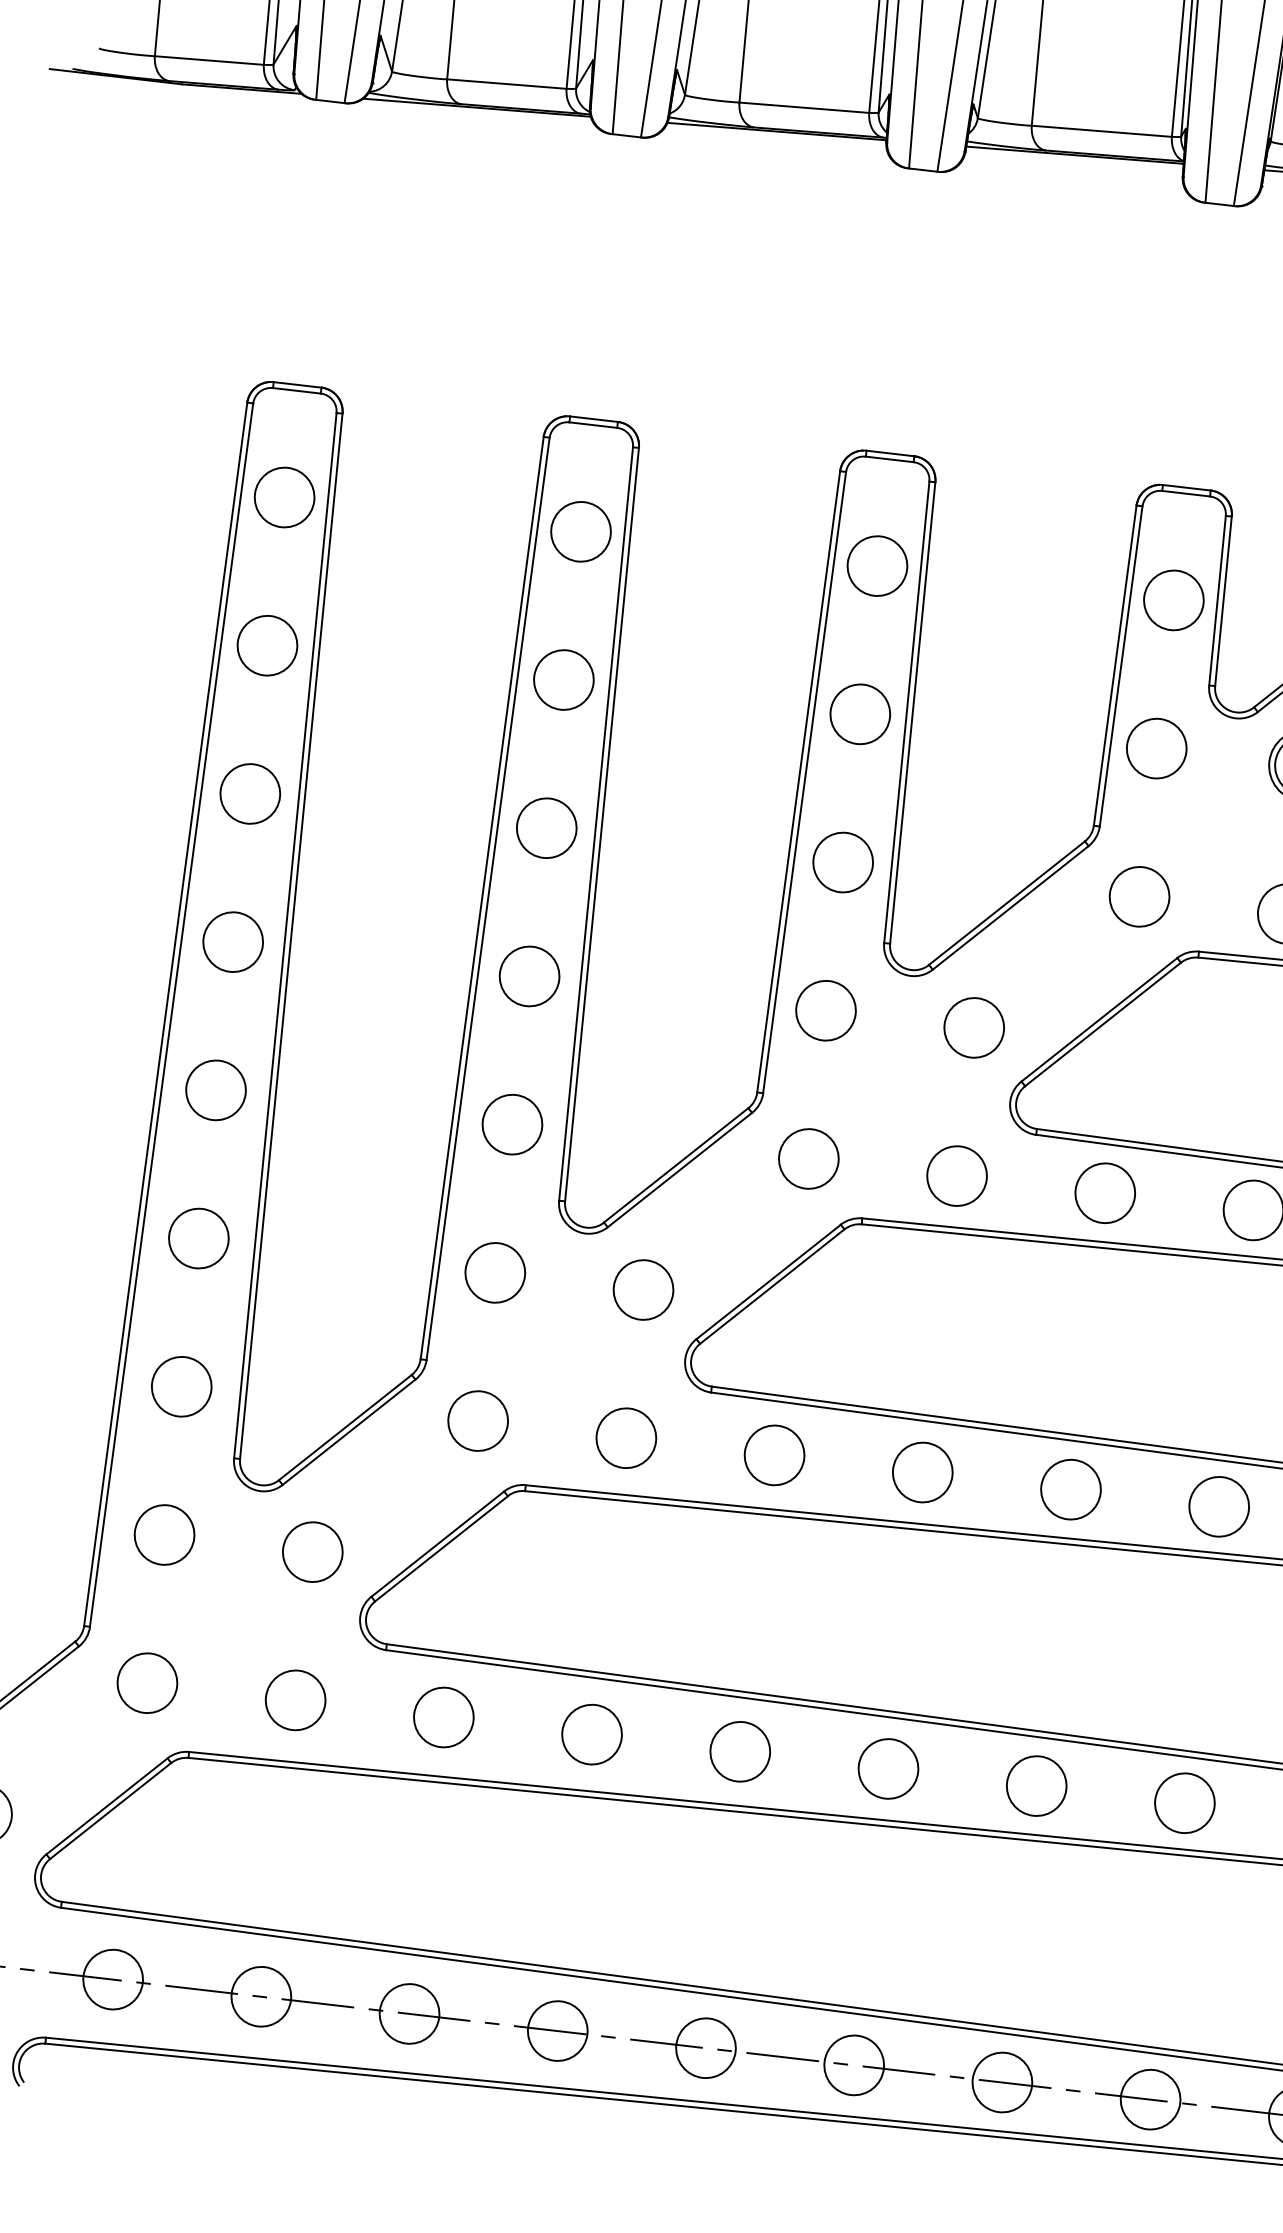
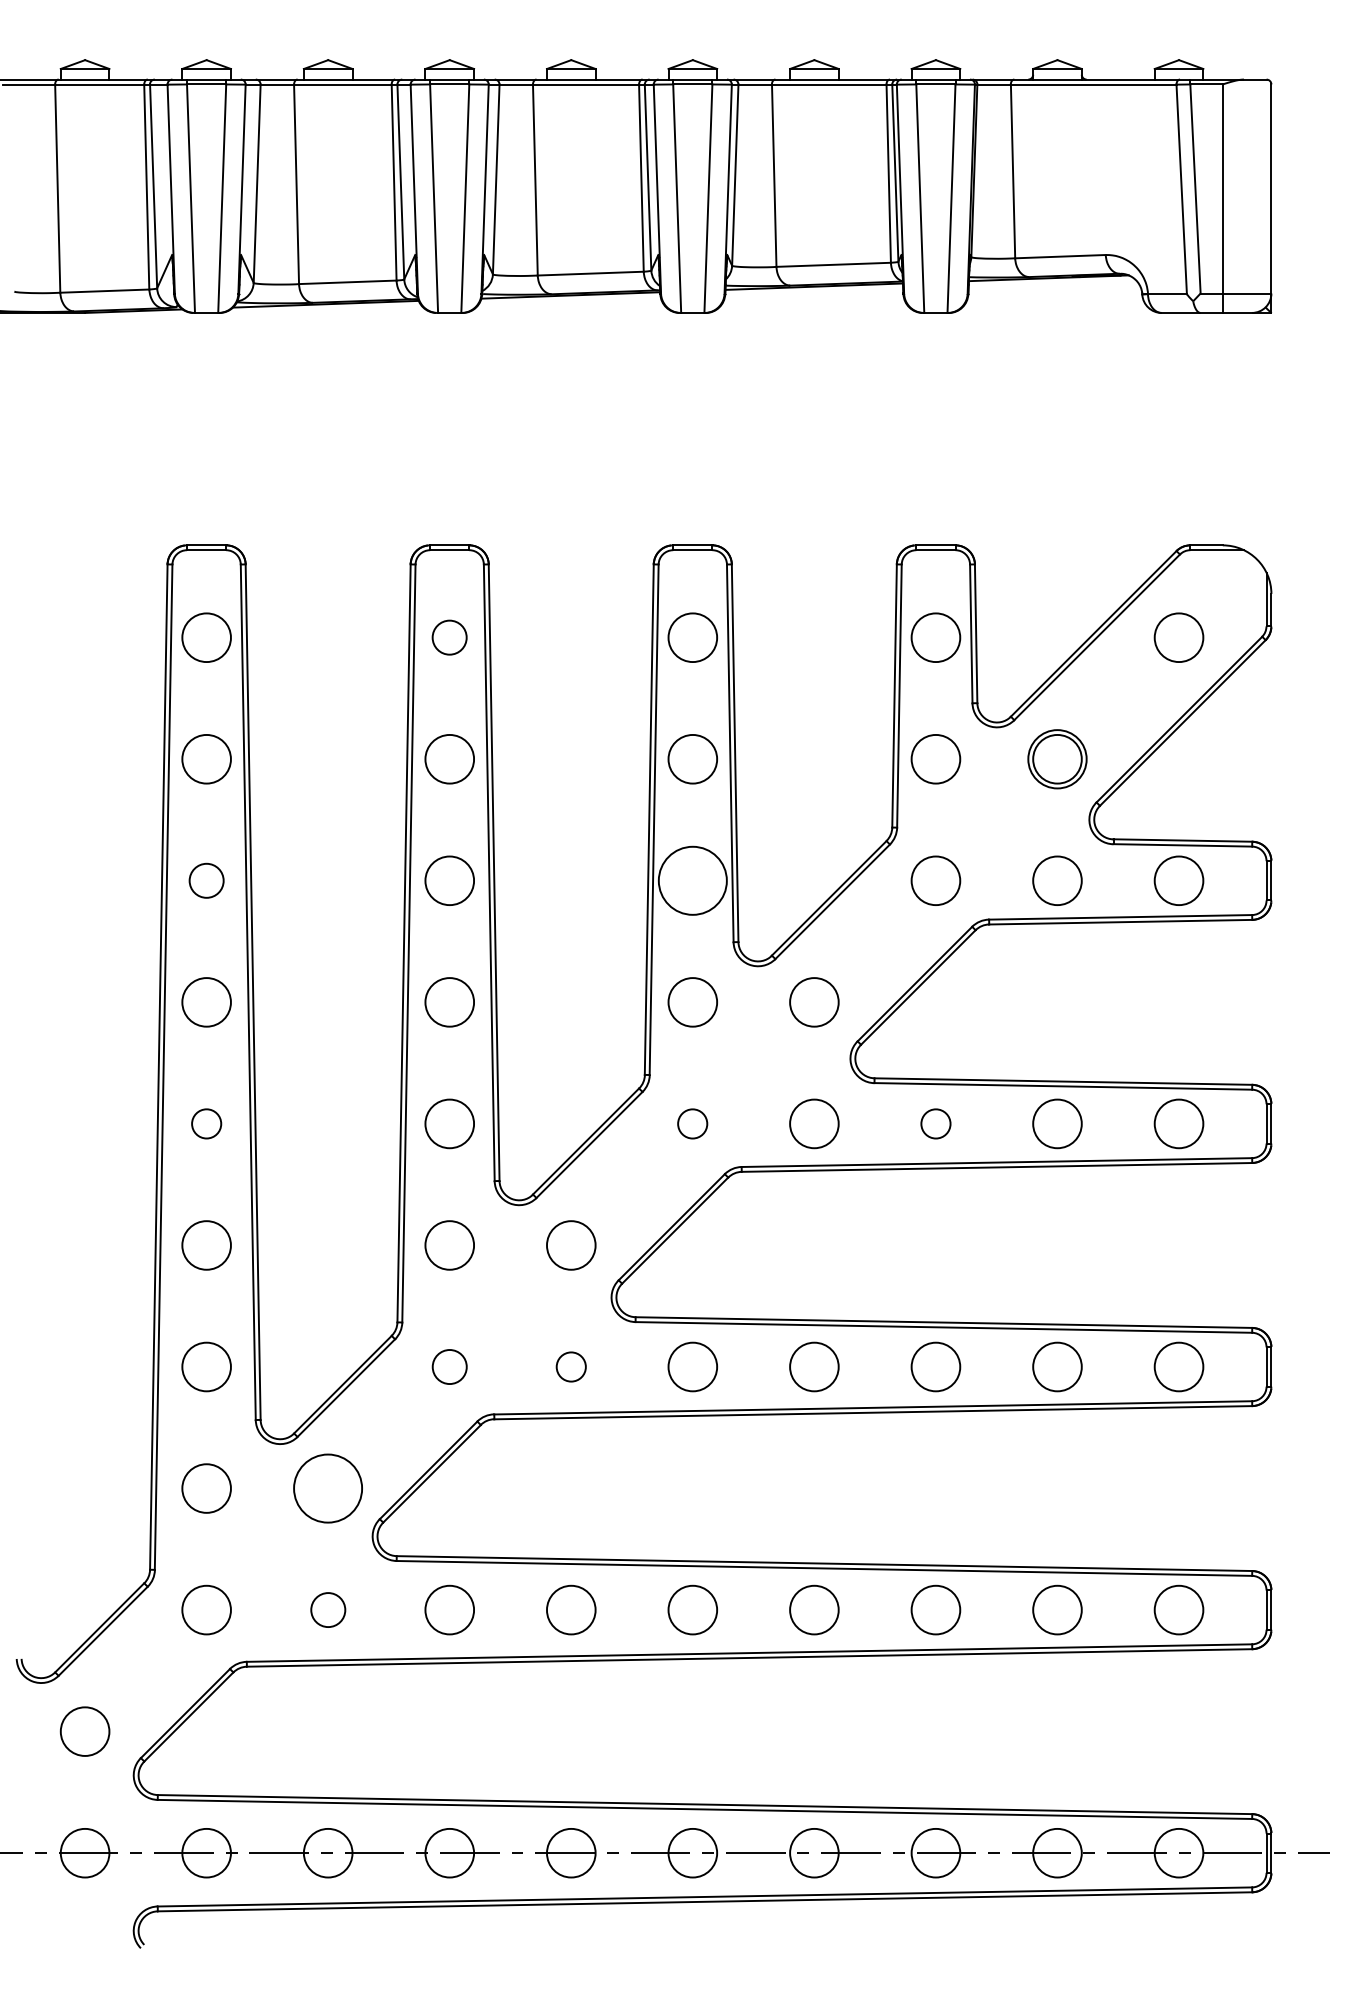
circle: (580, 531) -> (449, 637), size x0.7
circle: (250, 793) -> (206, 880), size x0.7
circle: (842, 862) -> (692, 880), size x1.4
circle: (215, 1089) -> (206, 1123), size x0.6
circle: (808, 1158) -> (692, 1123), size x0.6
circle: (1104, 1192) -> (935, 1123), size x0.6
circle: (477, 1420) -> (449, 1366), size x0.7
circle: (625, 1437) -> (570, 1366), size x0.6
circle: (313, 1552) -> (328, 1488), size x1.4
circle: (296, 1699) -> (328, 1609), size x0.7

